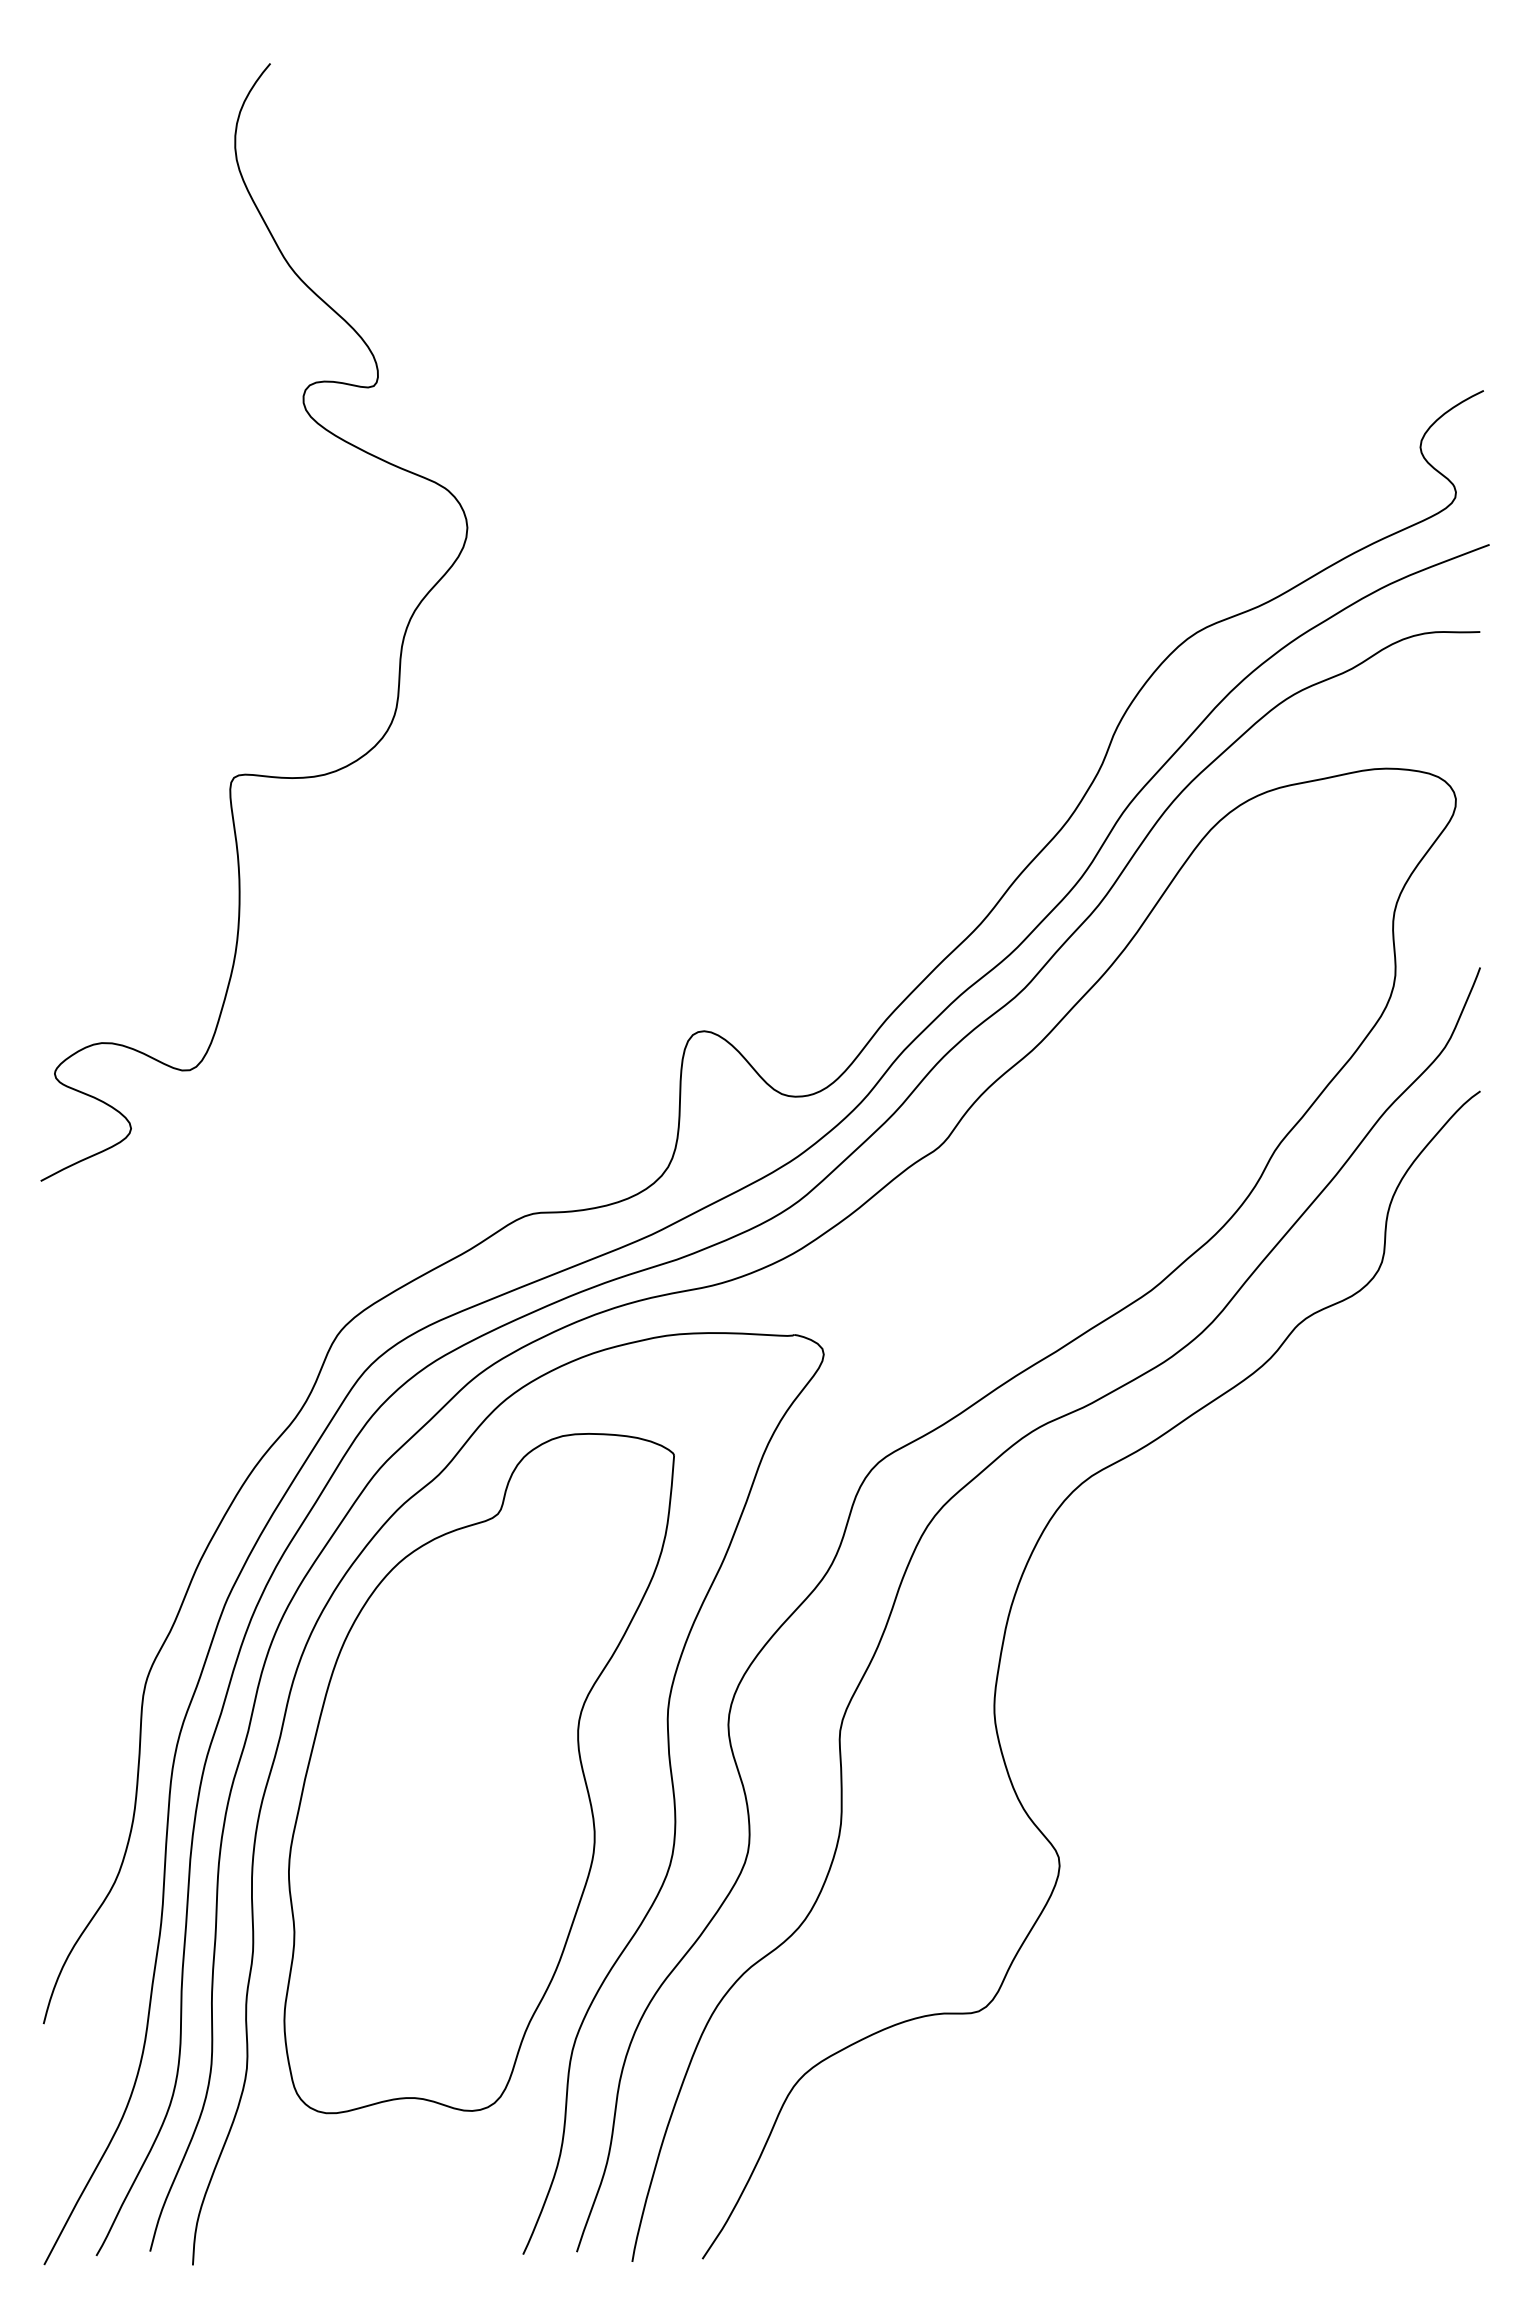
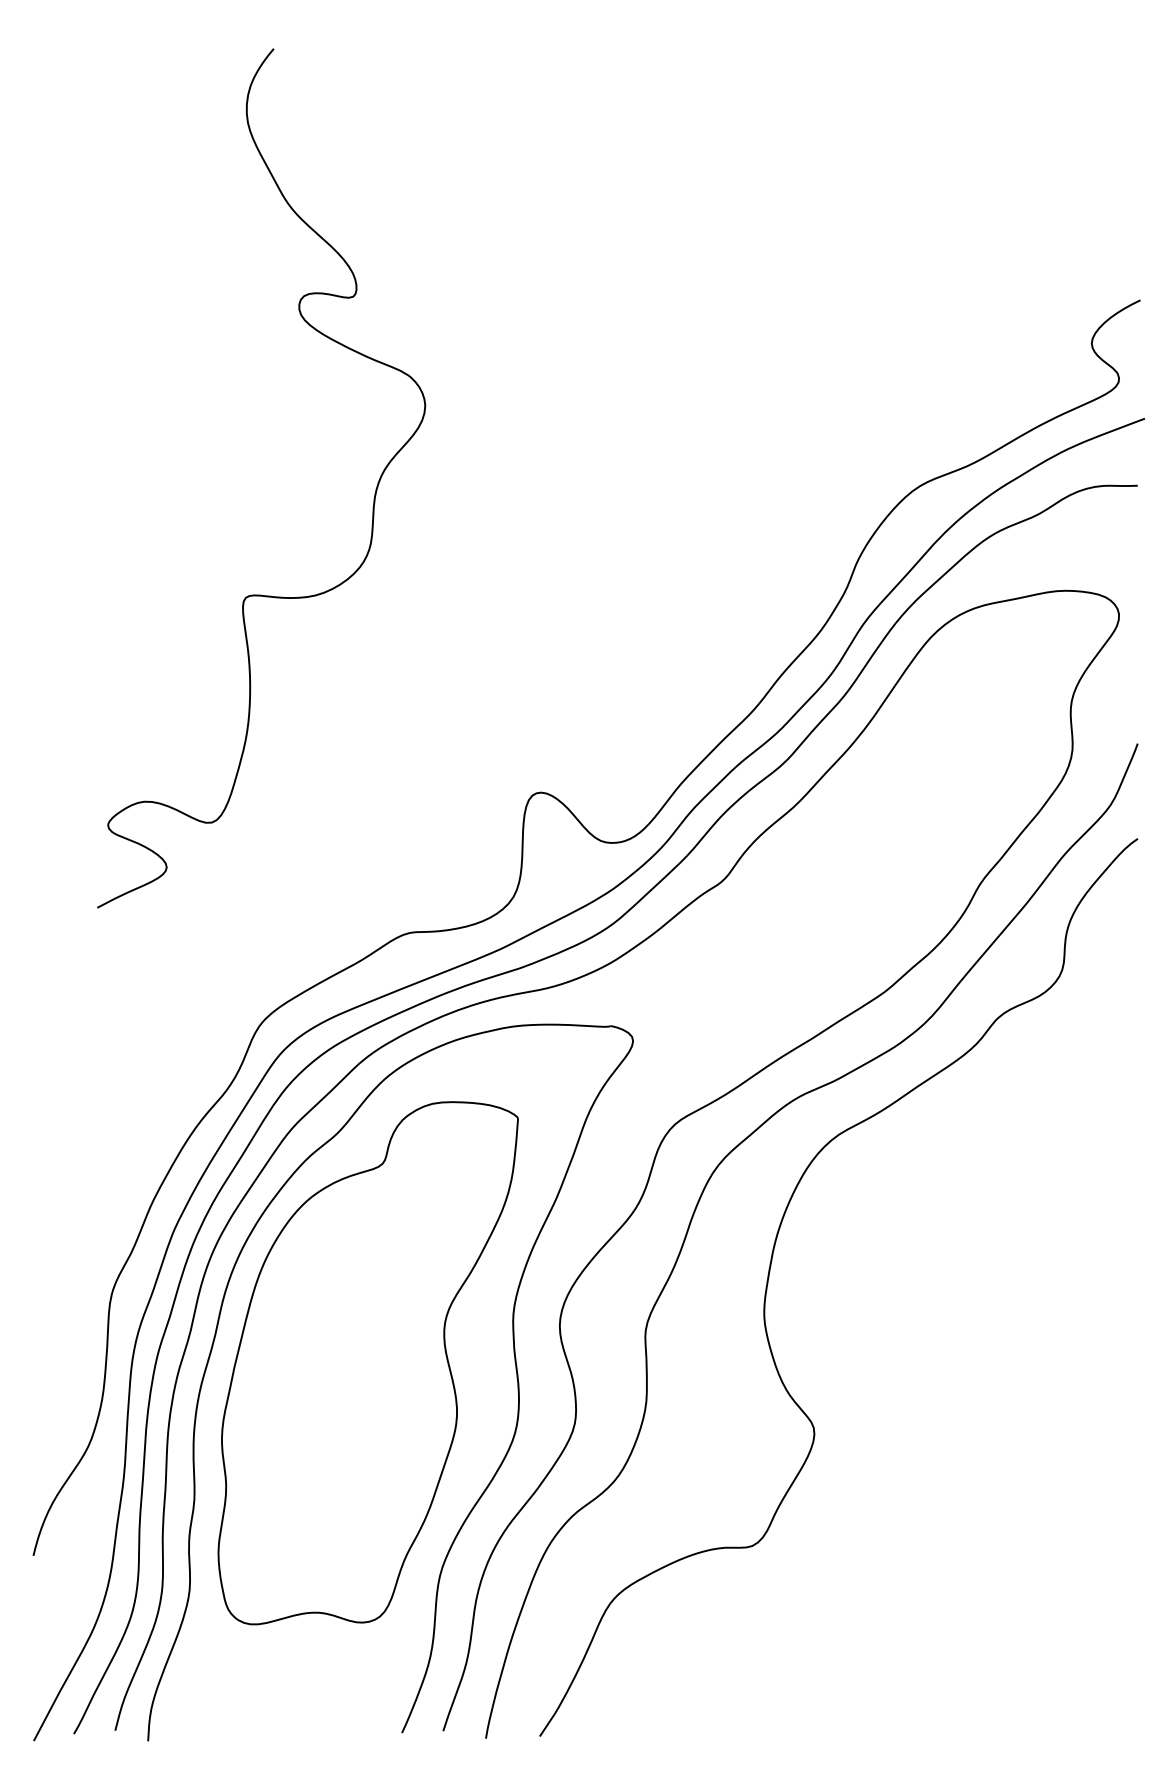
curve: (400, 648) -> (373, 498), moved

